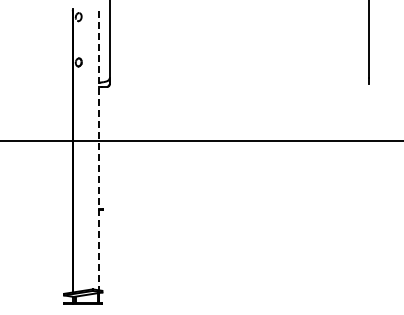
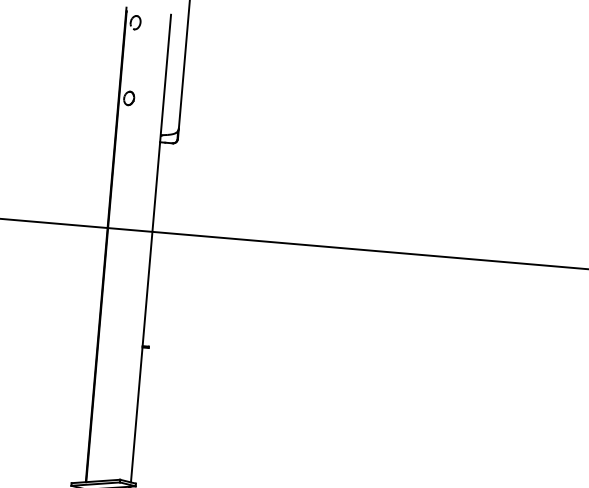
line: (99, 150) -> (151, 248), dashed -> solid

